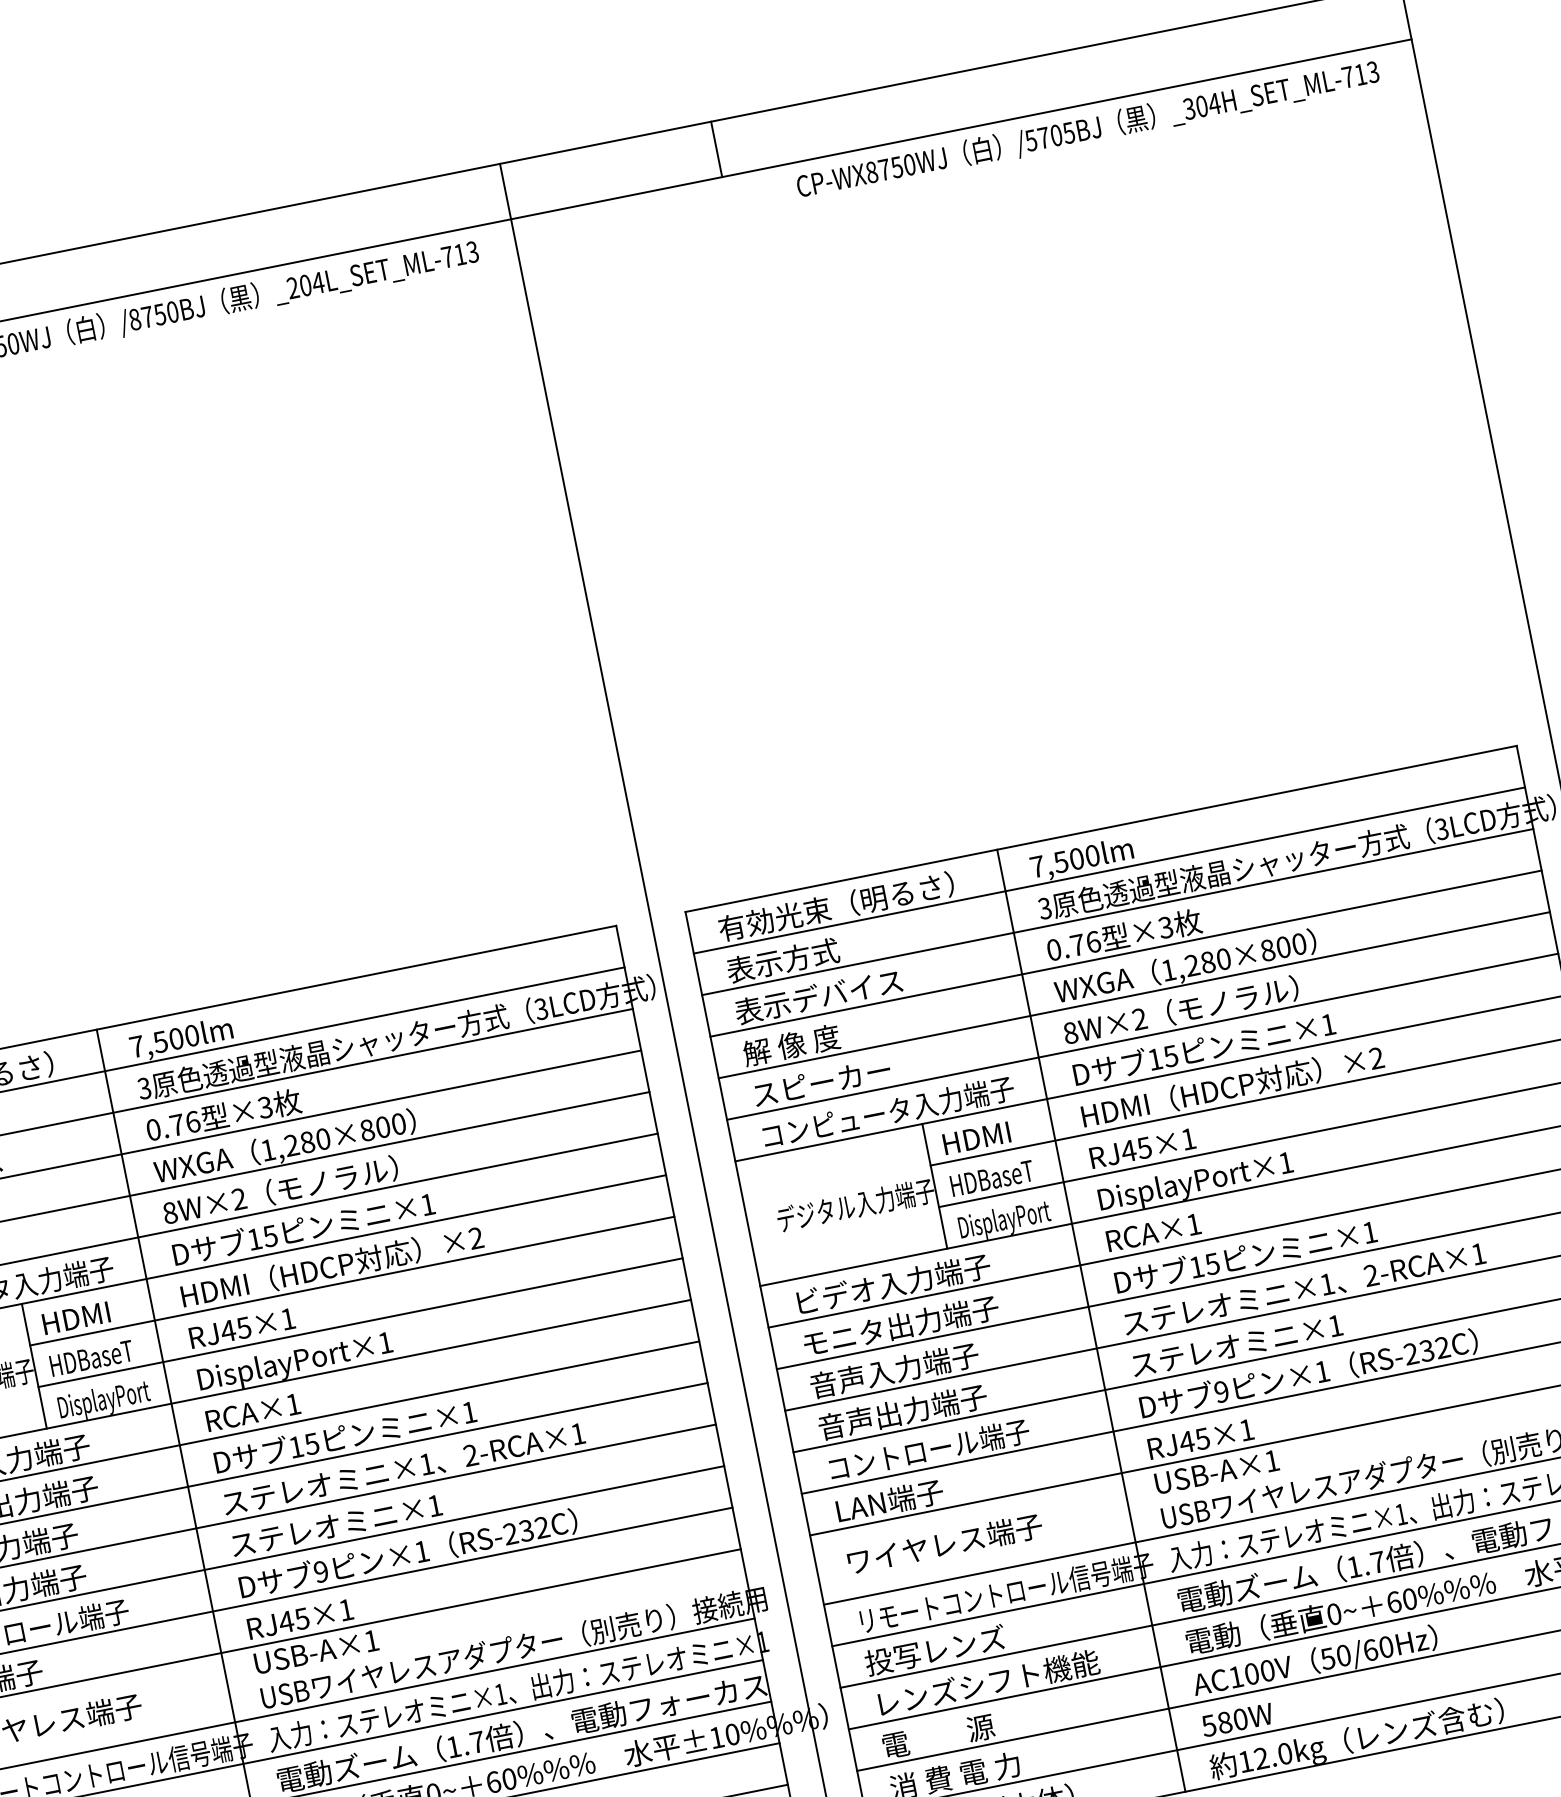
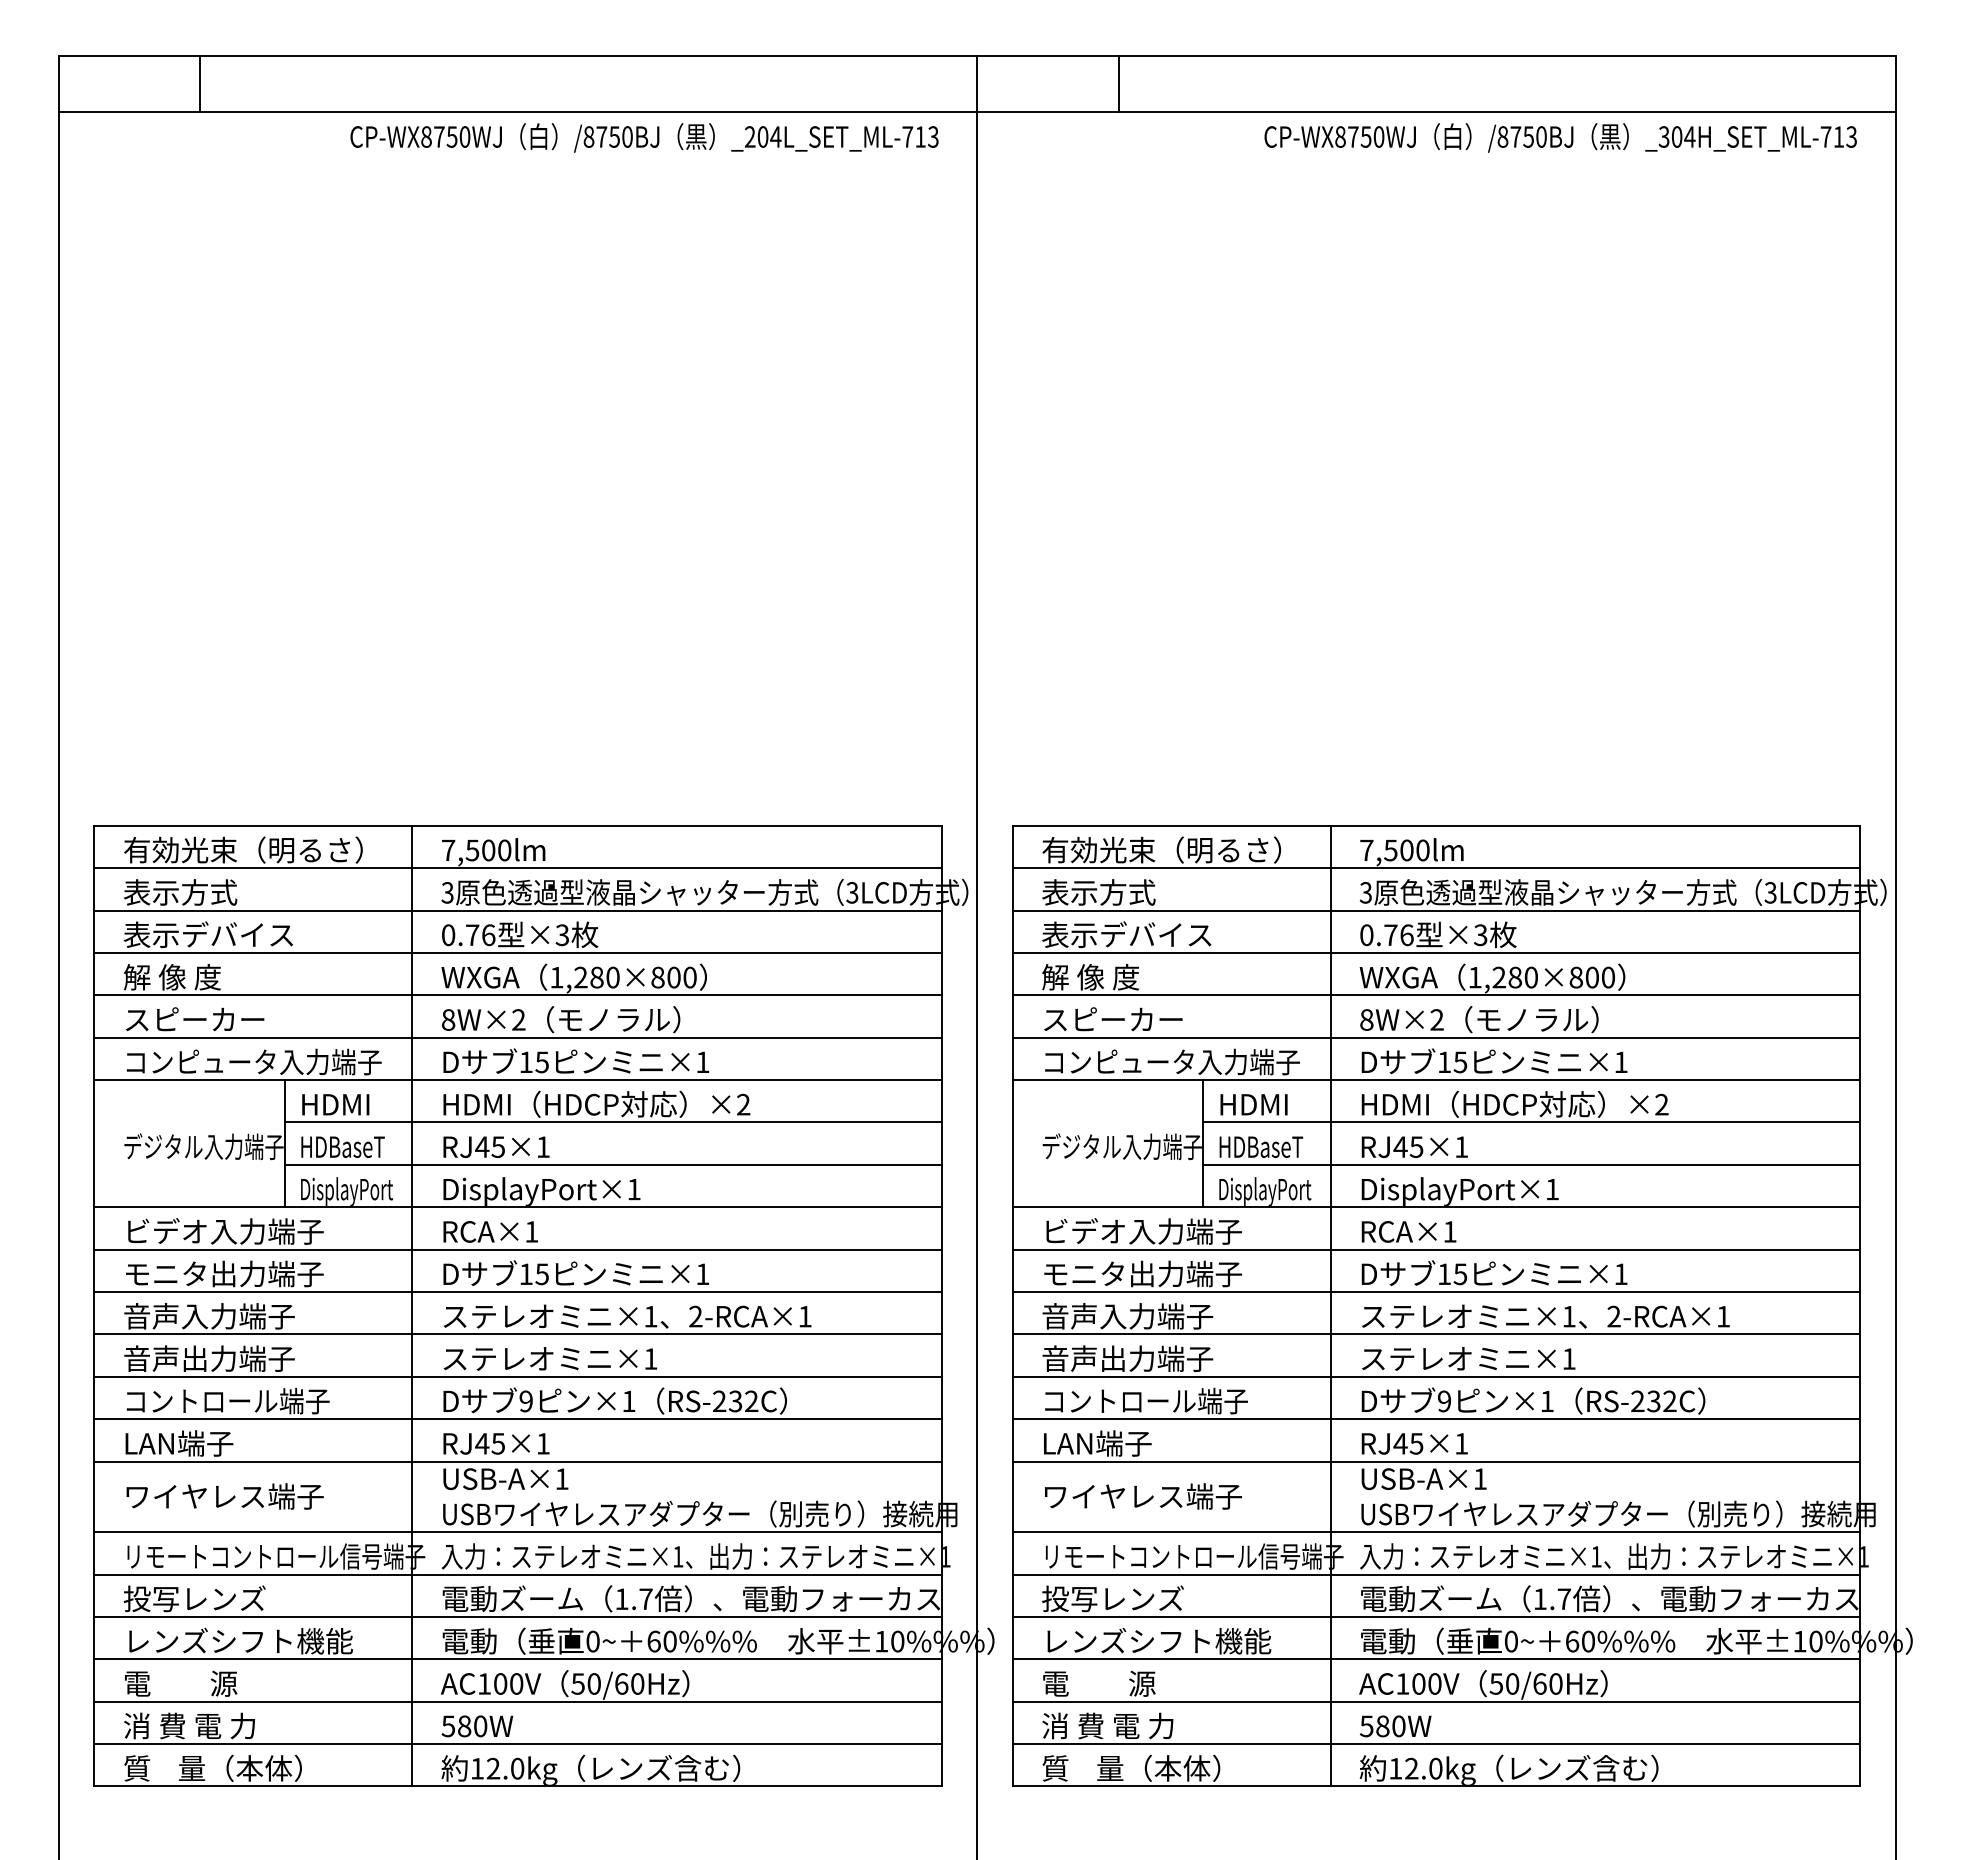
text: (1049, 136) -> (1521, 136), /5705BJ -> /8750BJ
line: (716, 148) -> (1118, 83), moved

